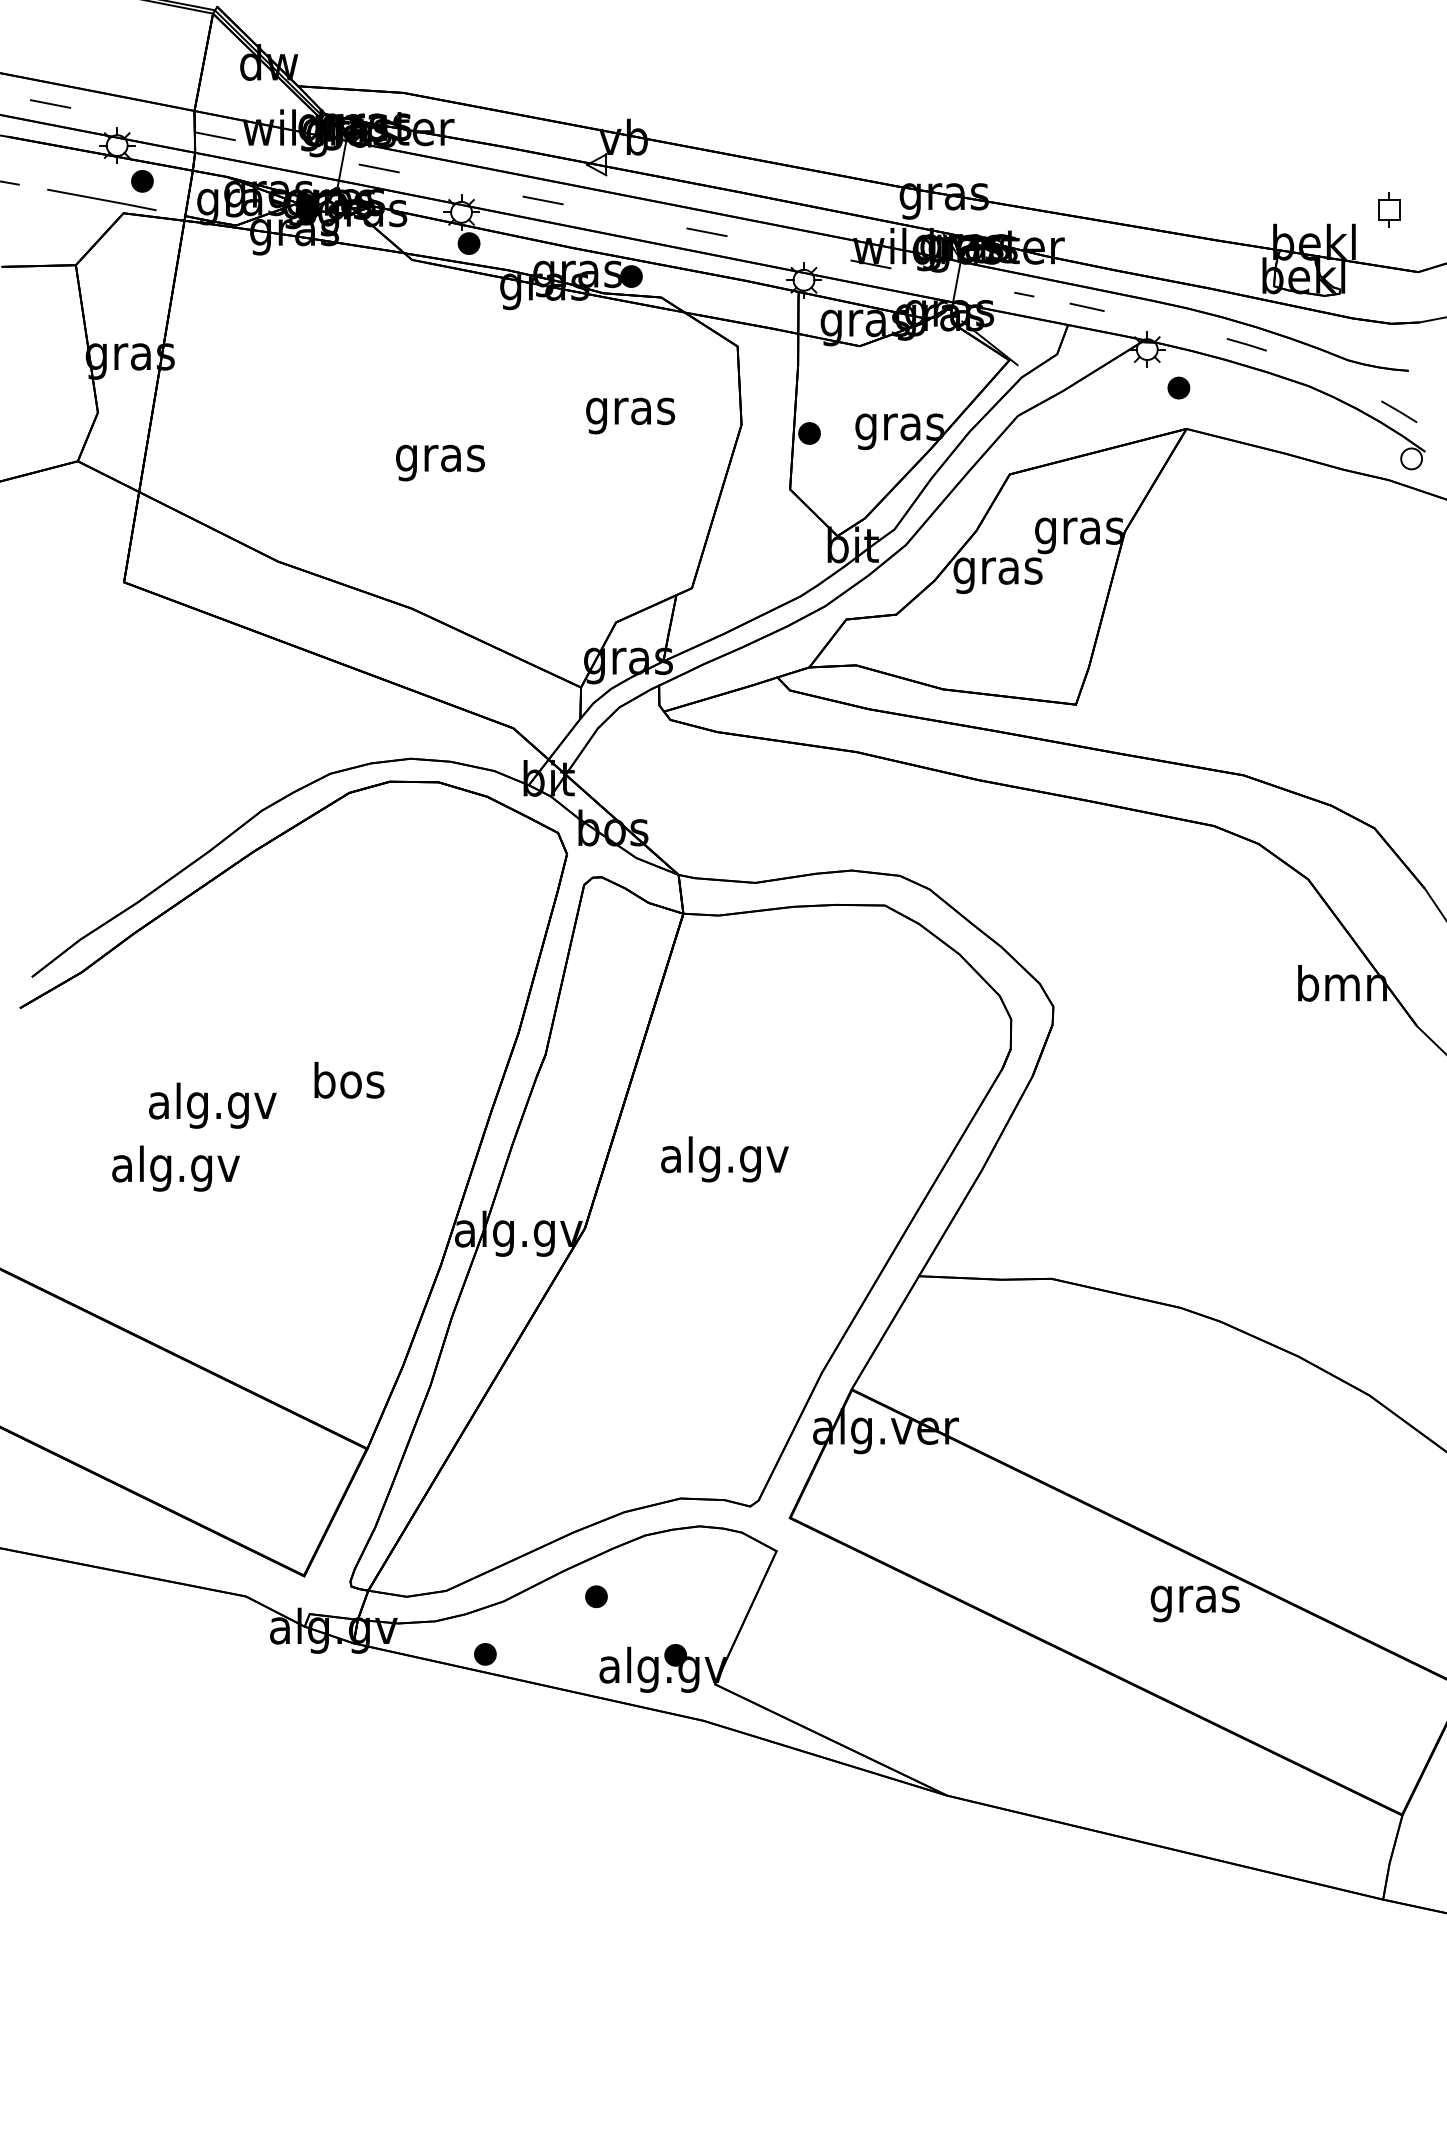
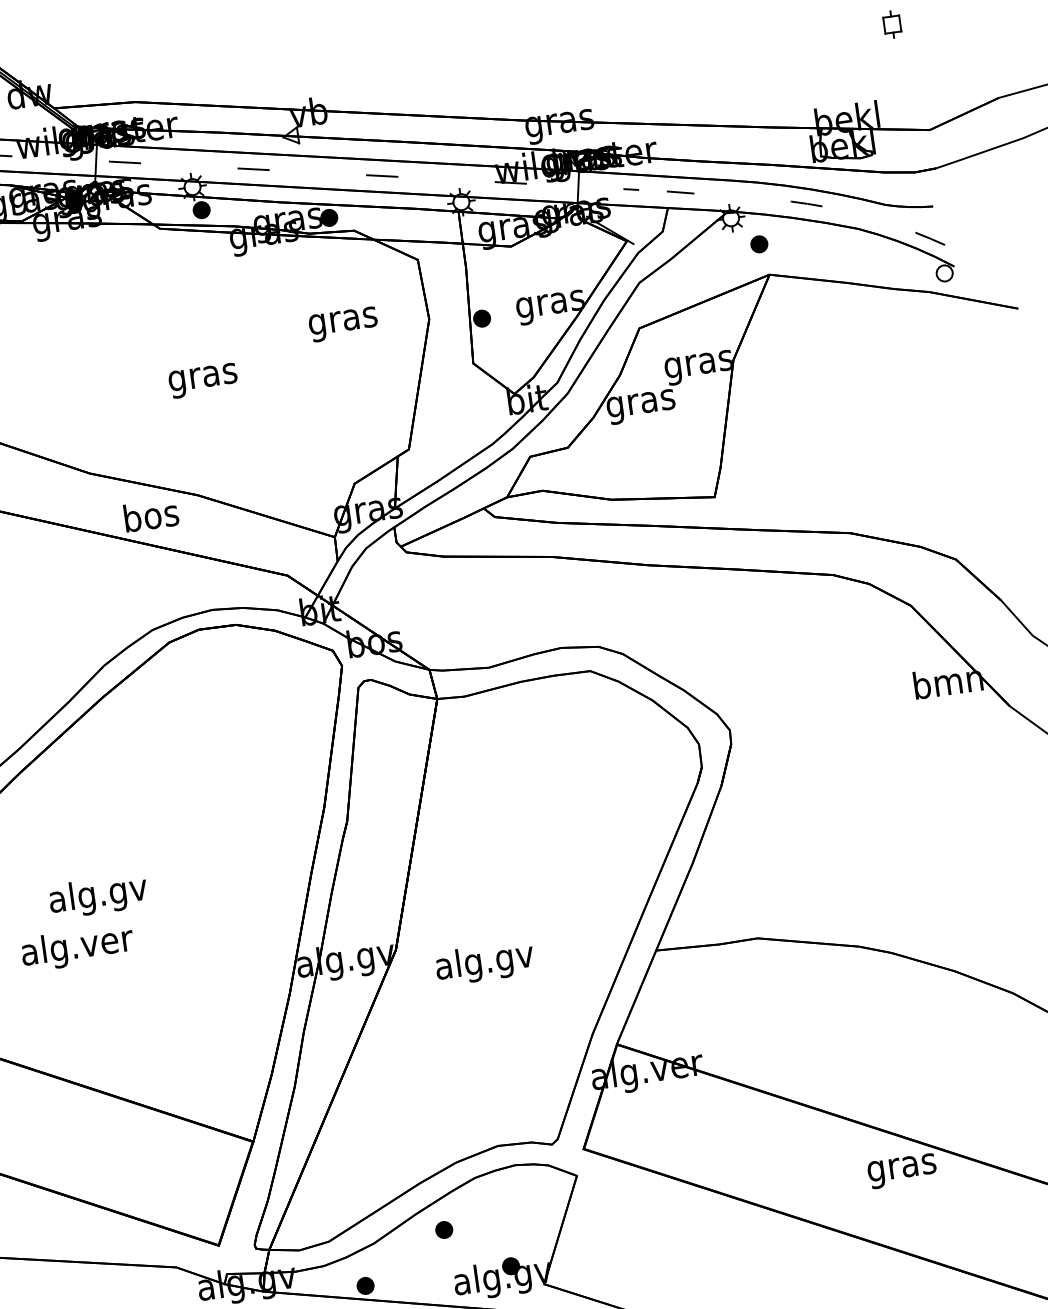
part: (1389, 209) -> (892, 24), moved
text: (349, 1079) -> (151, 514), moved
text: (724, 1159) -> (484, 963), moved
text: (176, 1168) -> (77, 948), alg.gv -> alg.ver

